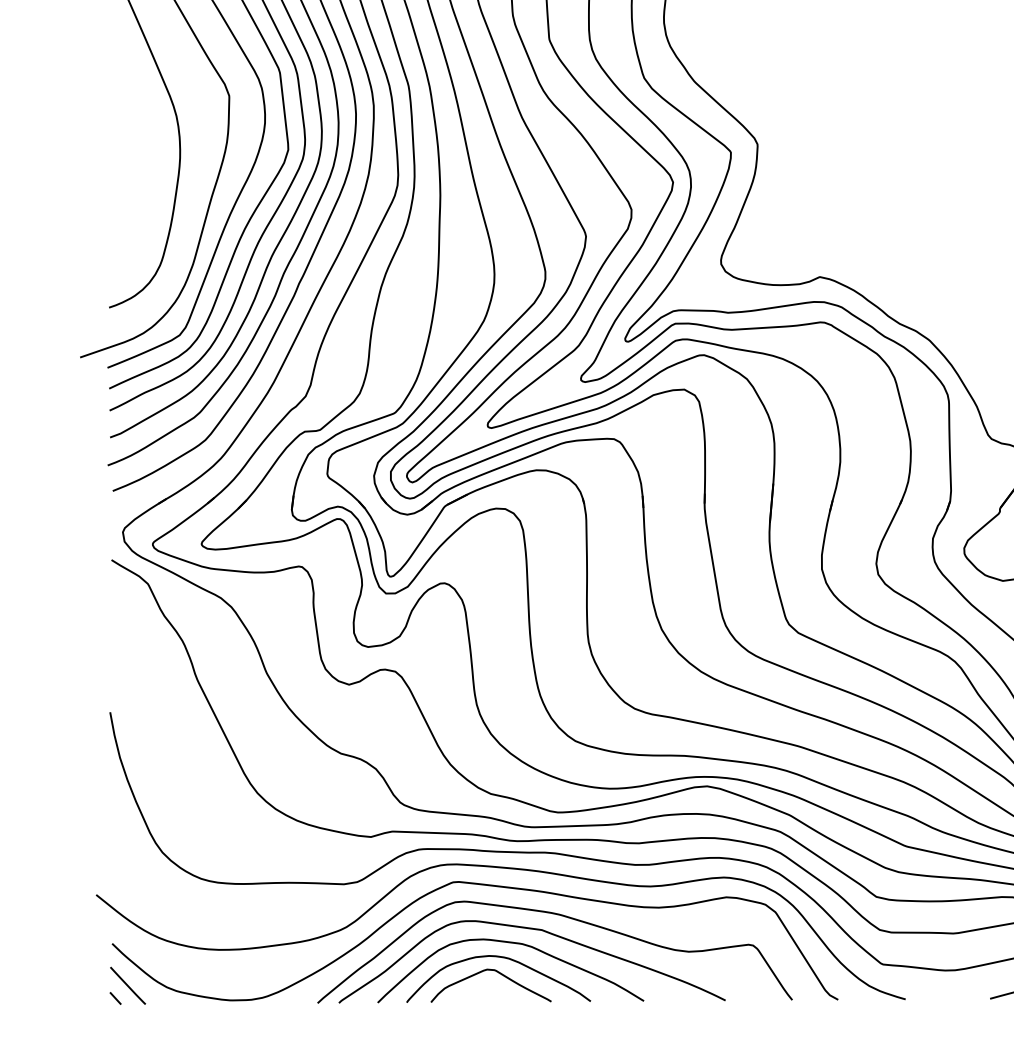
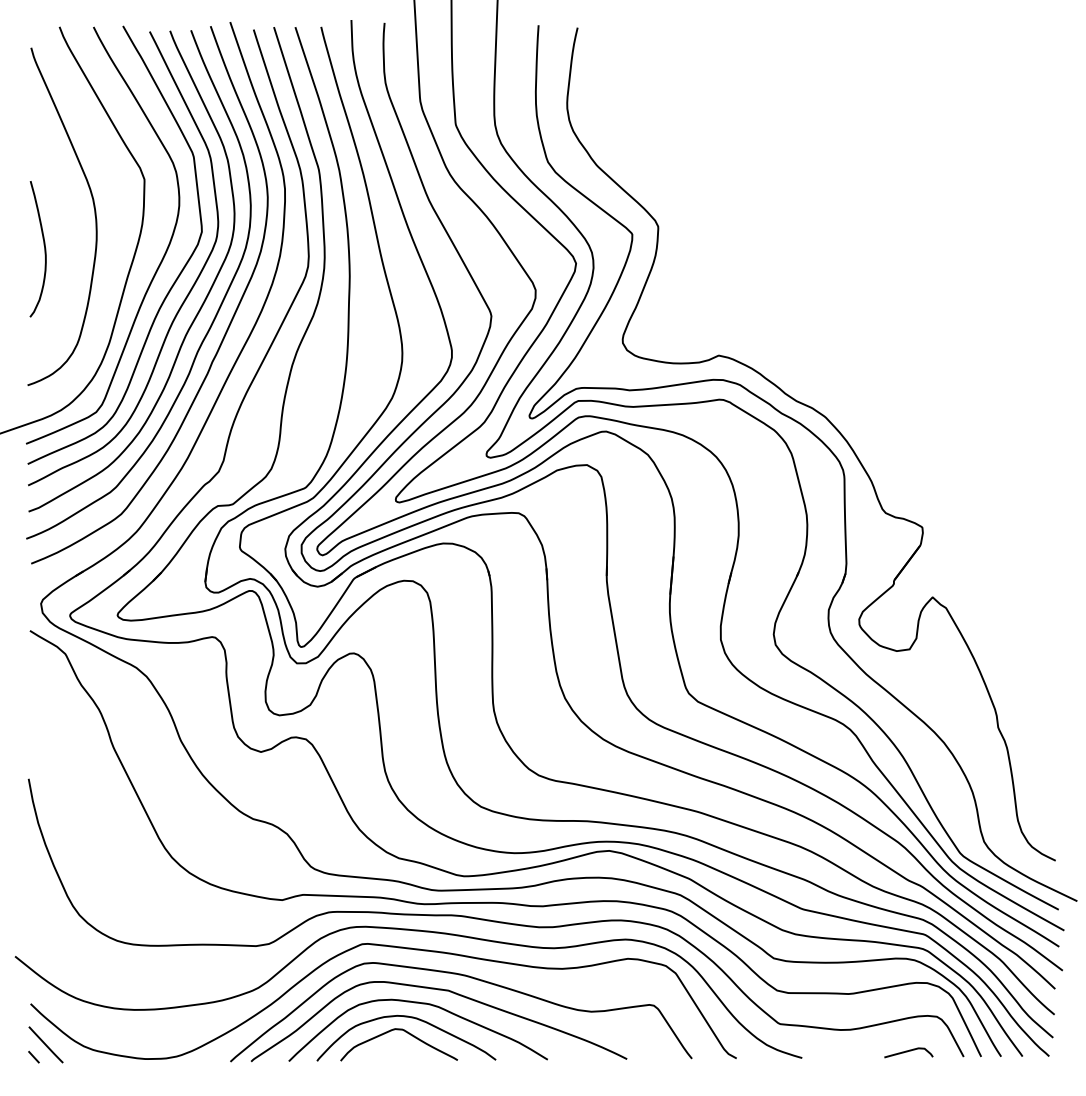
curve: (126, 167) -> (44, 249), added

